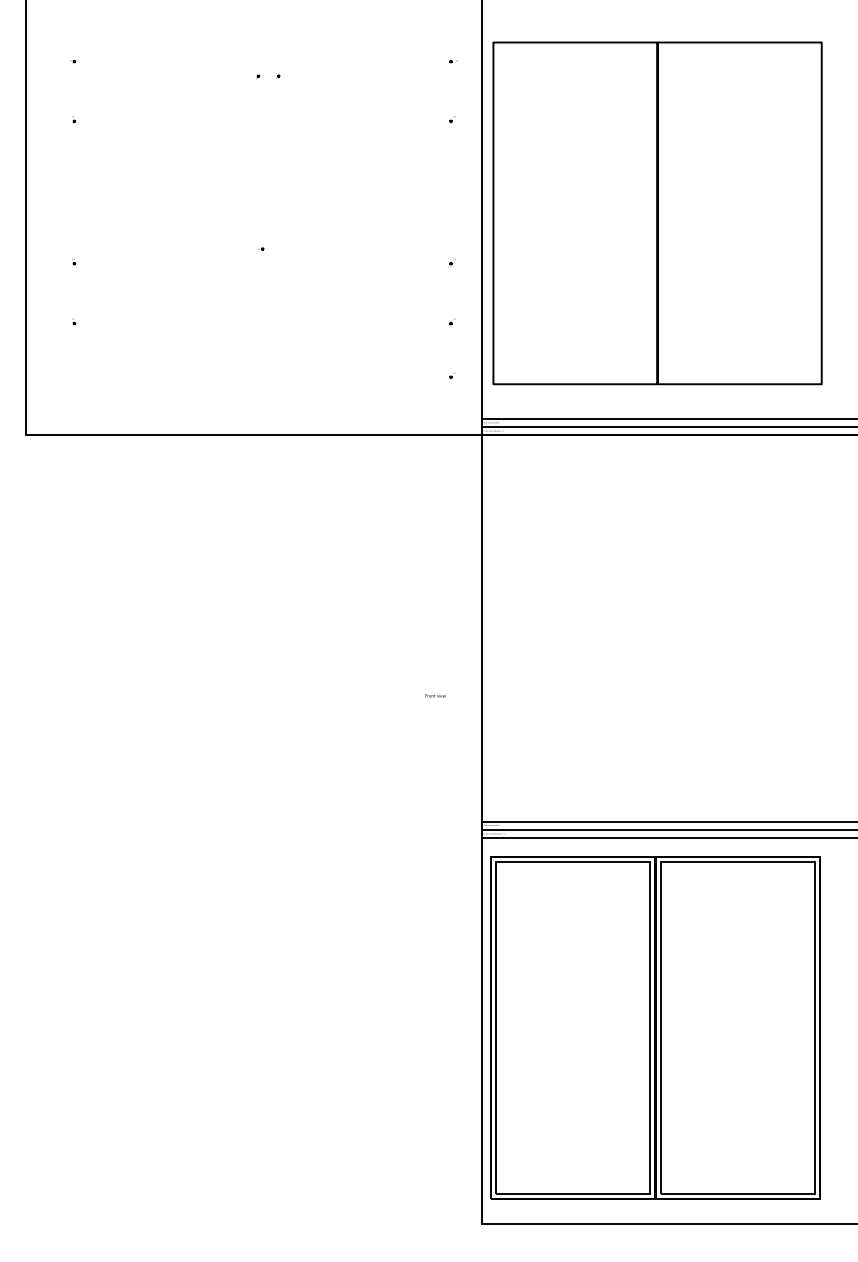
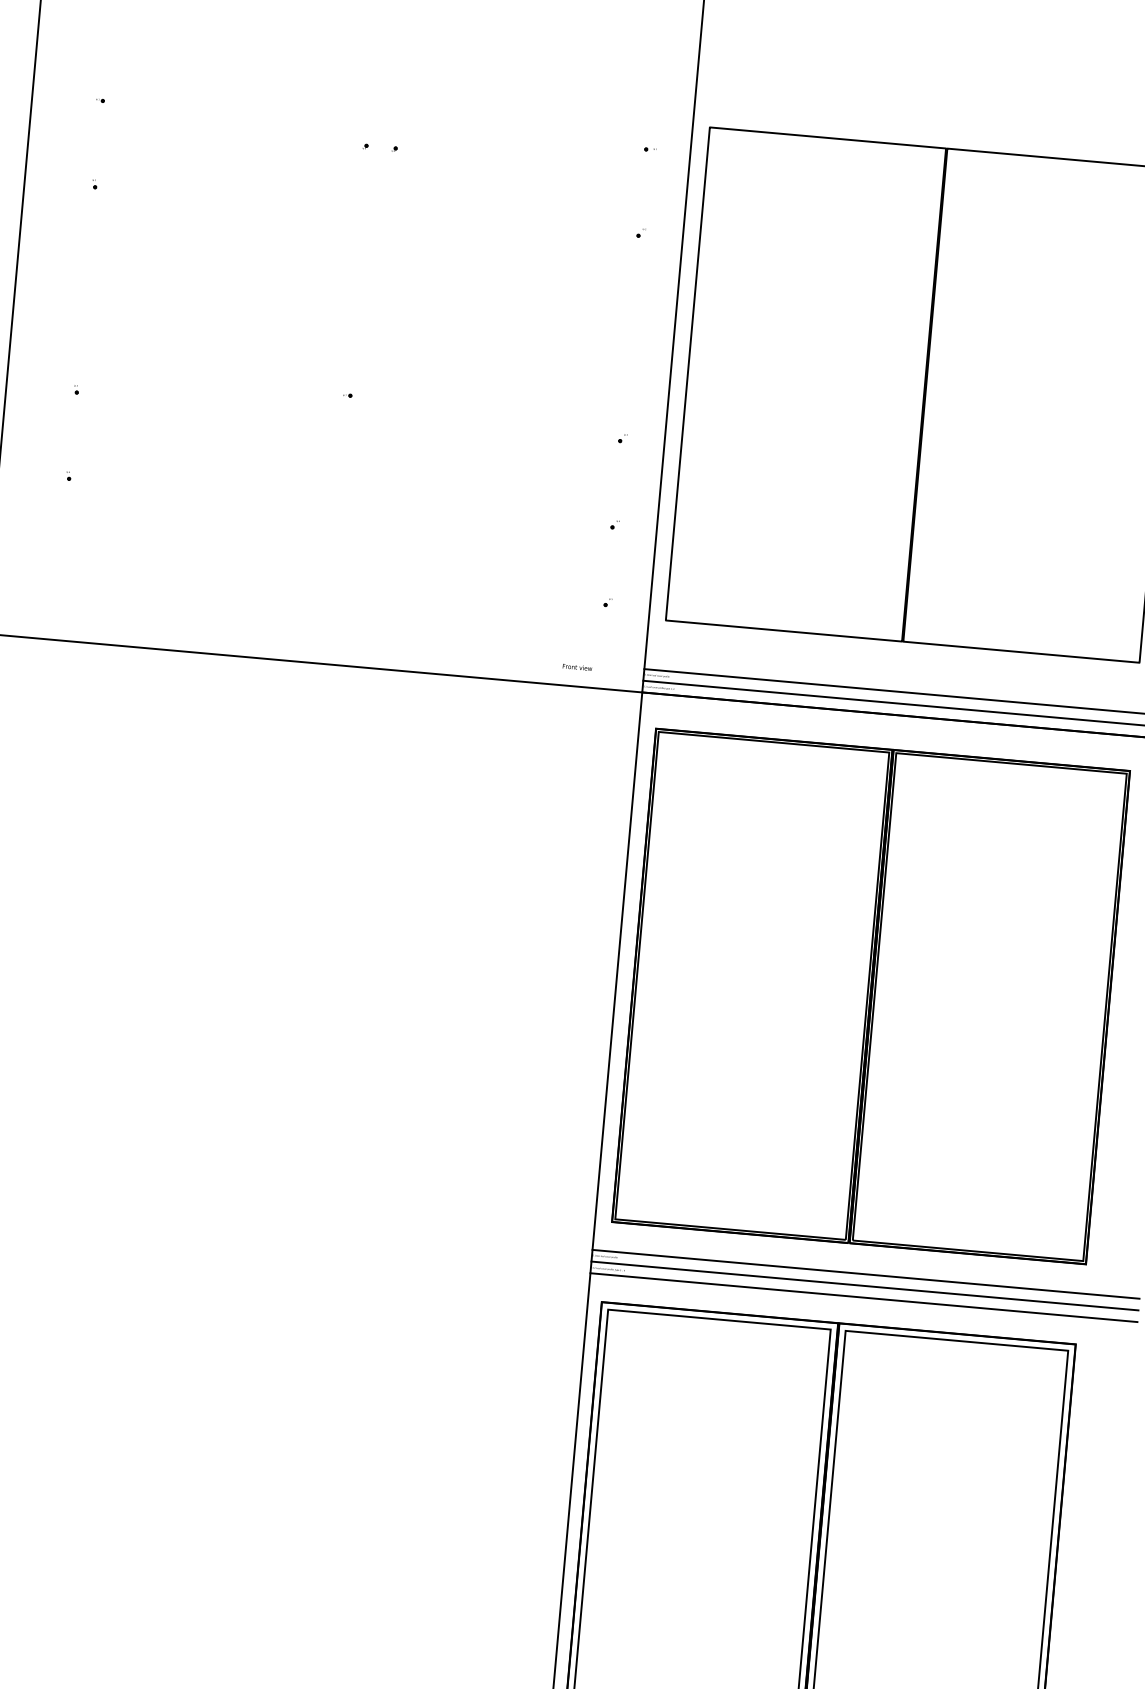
part: (657, 629) -> (871, 995), added
text: (435, 695) -> (577, 666), moved

